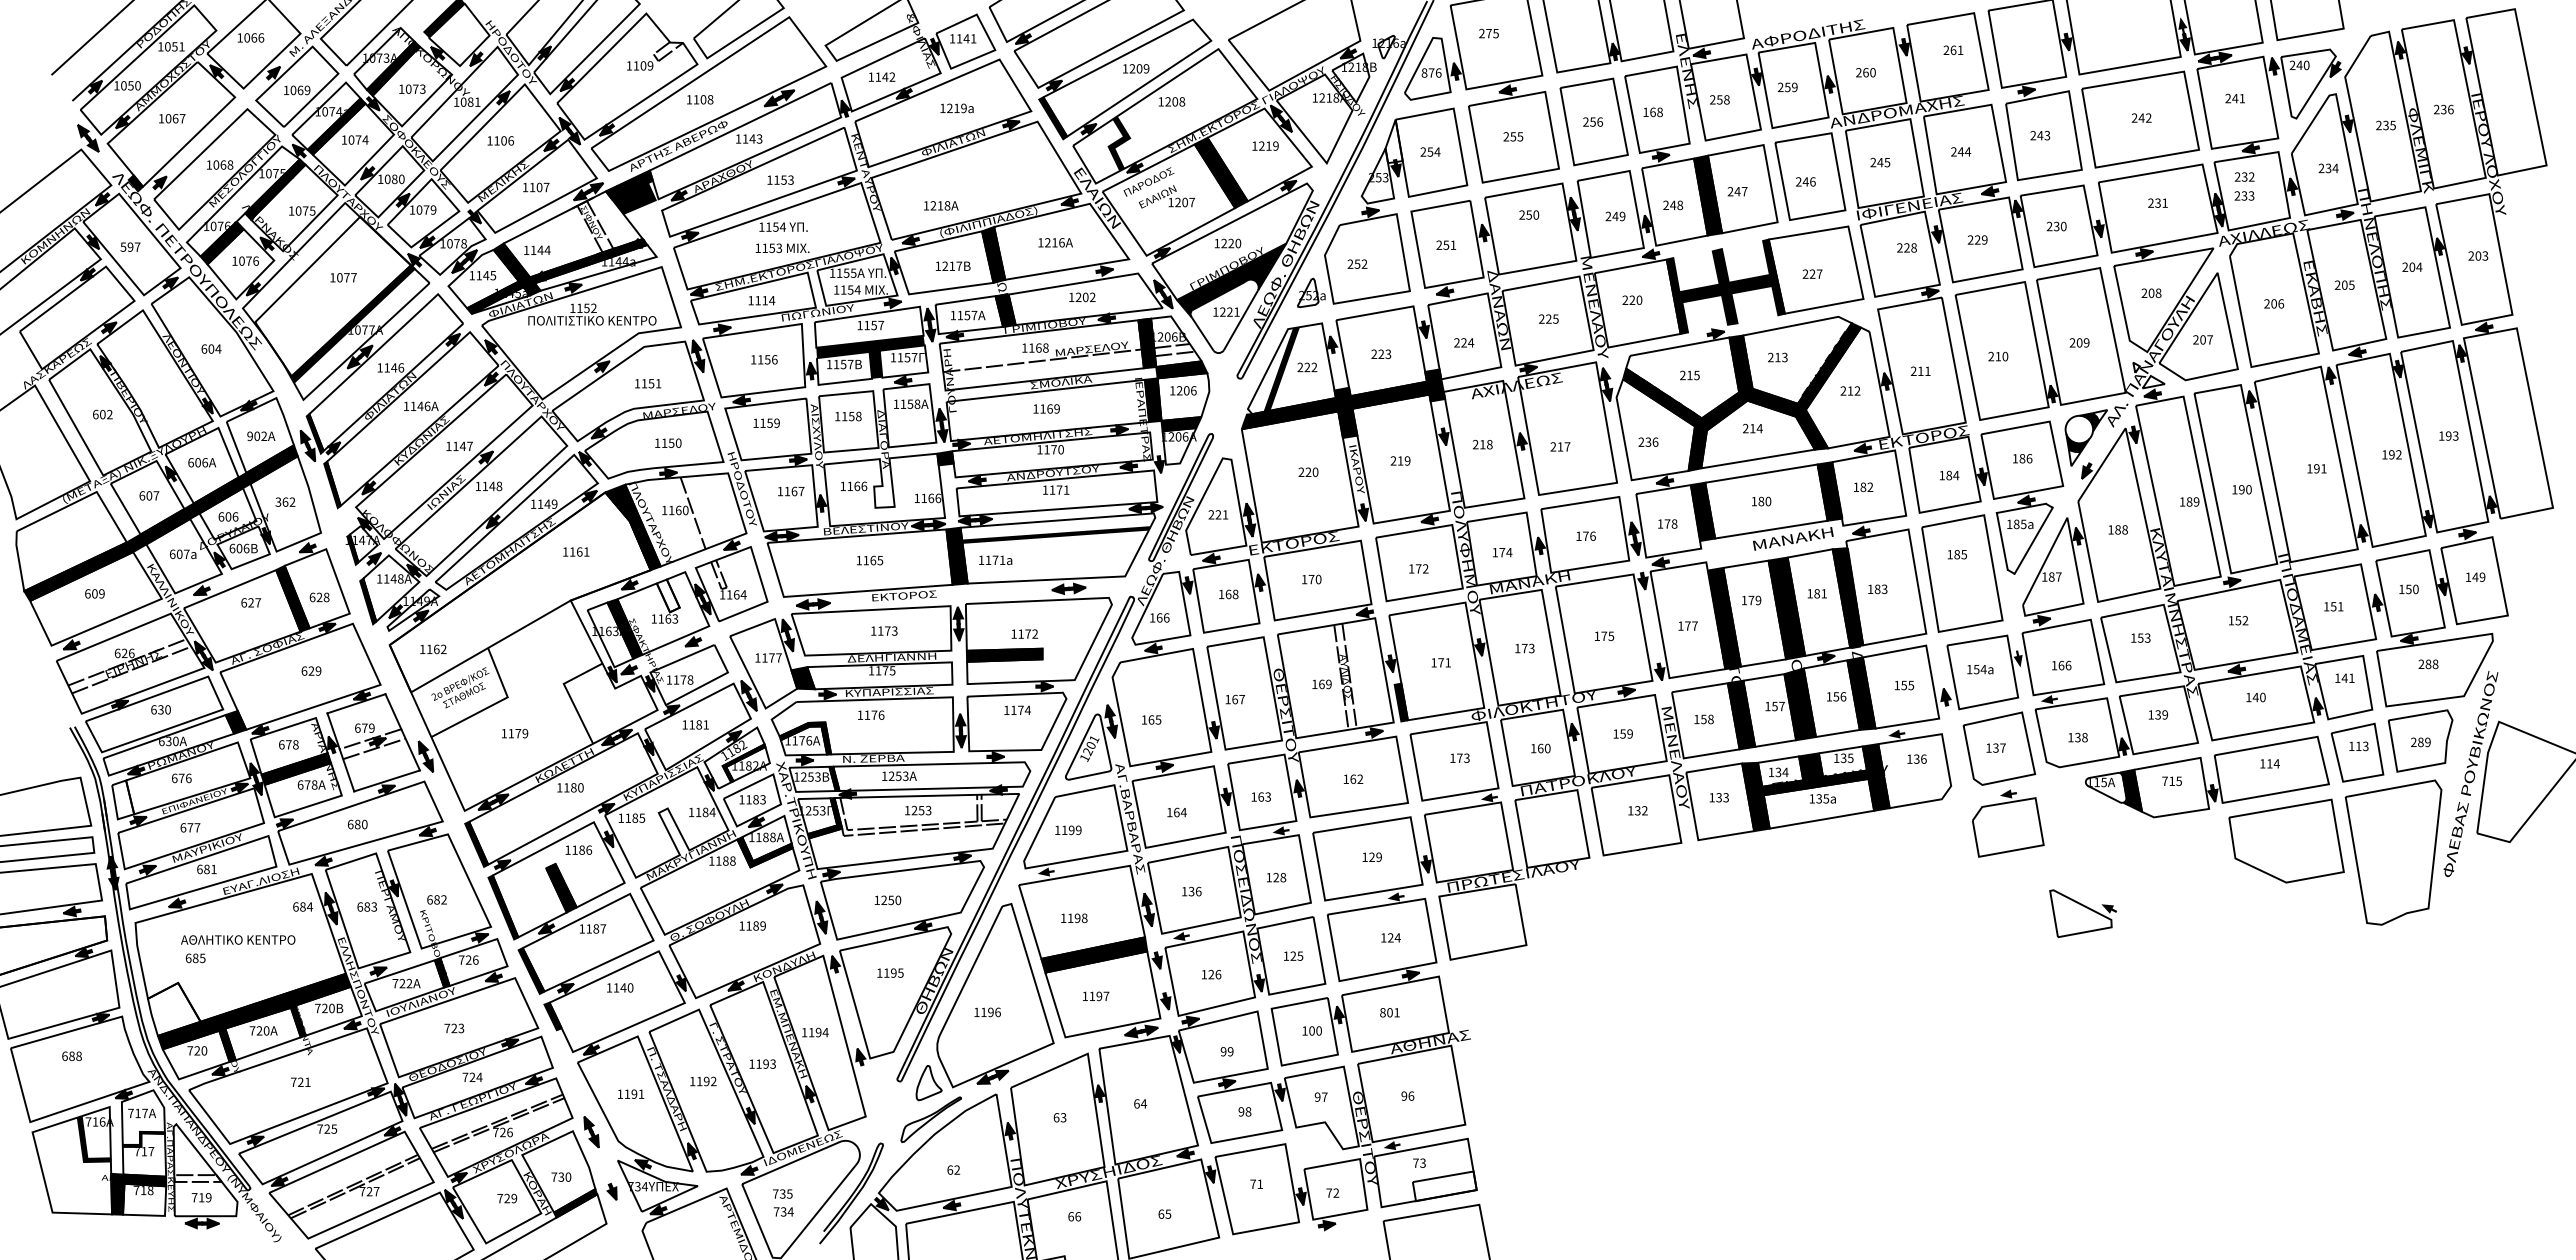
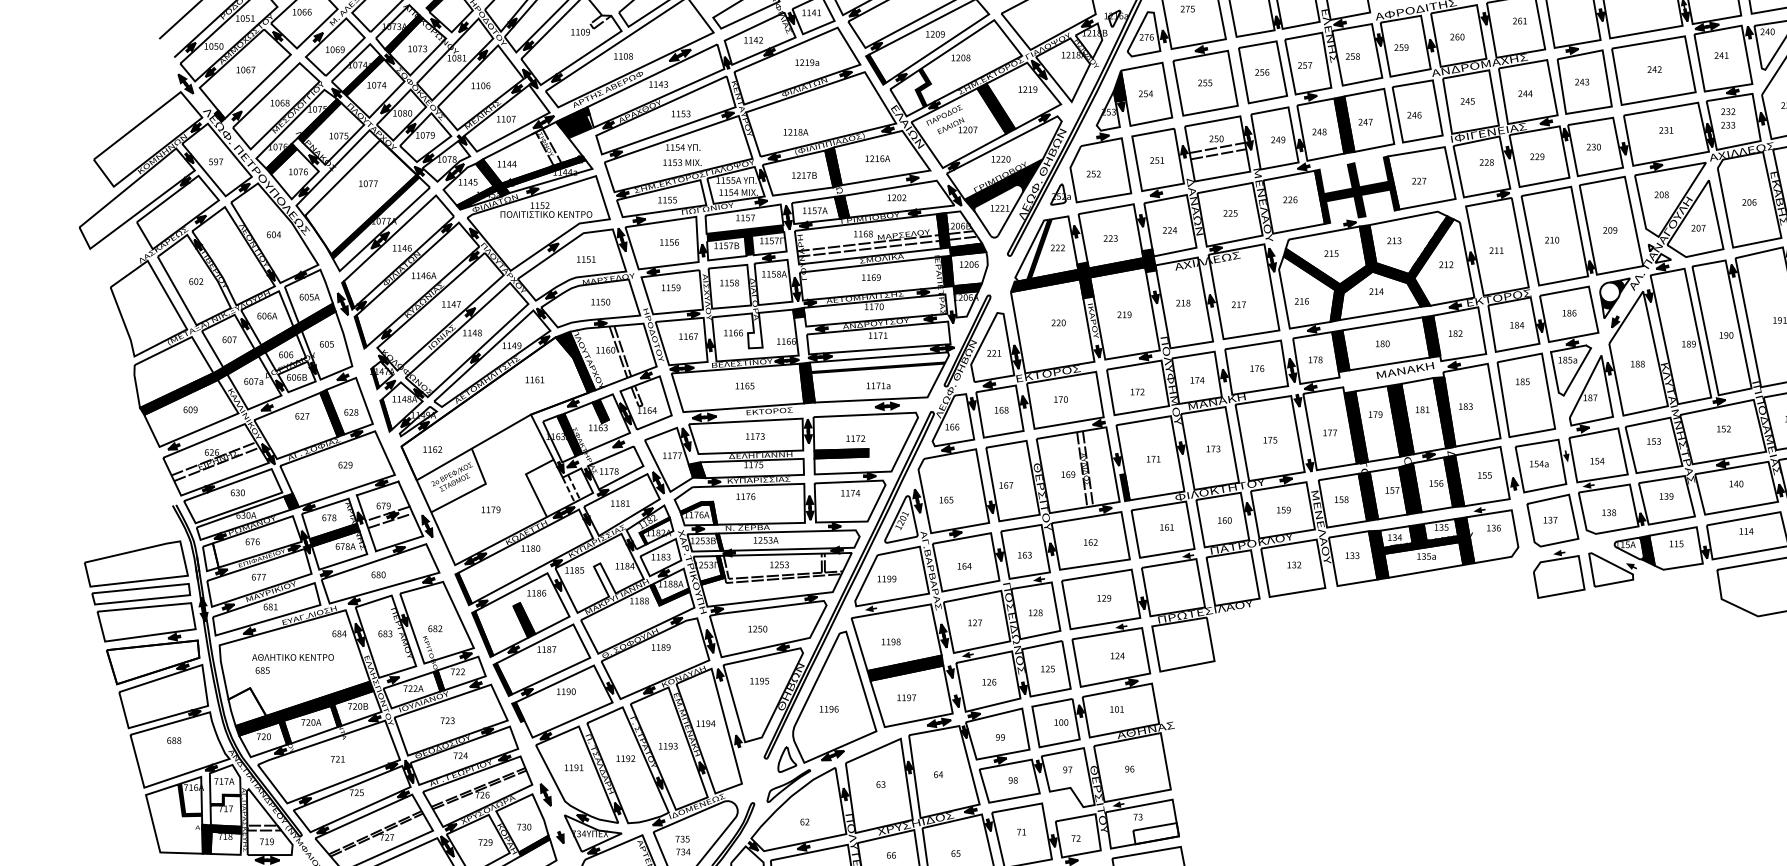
text: (1424, 72) -> (1141, 36), 876 -> 276
text: (1652, 112) -> (1304, 65), 168 -> 257
fill: (1393, 141) -> (1119, 86), added
line: (1530, 227) -> (1217, 147), added
line: (1531, 236) -> (1218, 154), added
text: (1639, 299) -> (1295, 199), 220 -> 226
text: (768, 300) -> (672, 200), 1114 -> 1155
line: (1043, 368) -> (869, 248), added
text: (257, 436) -> (306, 297), 902 -> 605
text: (1648, 441) -> (1301, 300), 236 -> 216
text: (285, 501) -> (326, 343), 362 -> 605
line: (698, 511) -> (622, 350), added
text: (995, 559) -> (878, 385), moved
fill: (667, 595) -> (600, 411), added
text: (2064, 665) -> (1599, 461), 166 -> 154
line: (630, 701) -> (573, 486), added
line: (623, 705) -> (568, 489), added
text: (1463, 757) -> (1169, 526), 173 -> 161
text: (2164, 780) -> (1670, 543), 715 -> 115
text: (1194, 891) -> (977, 622), 136 -> 127
part: (2082, 913) -> (1612, 569), moved
text: (475, 959) -> (462, 671), 726 -> 722
text: (623, 987) -> (568, 691), 1140 -> 1190
text: (1382, 1012) -> (1111, 709), 801 -> 101

